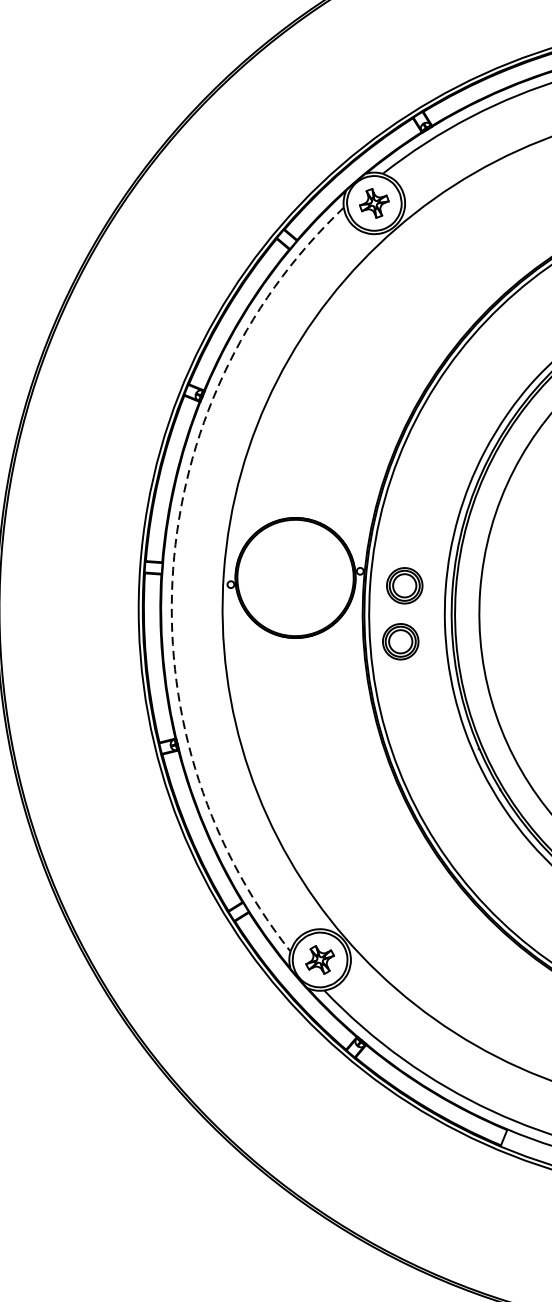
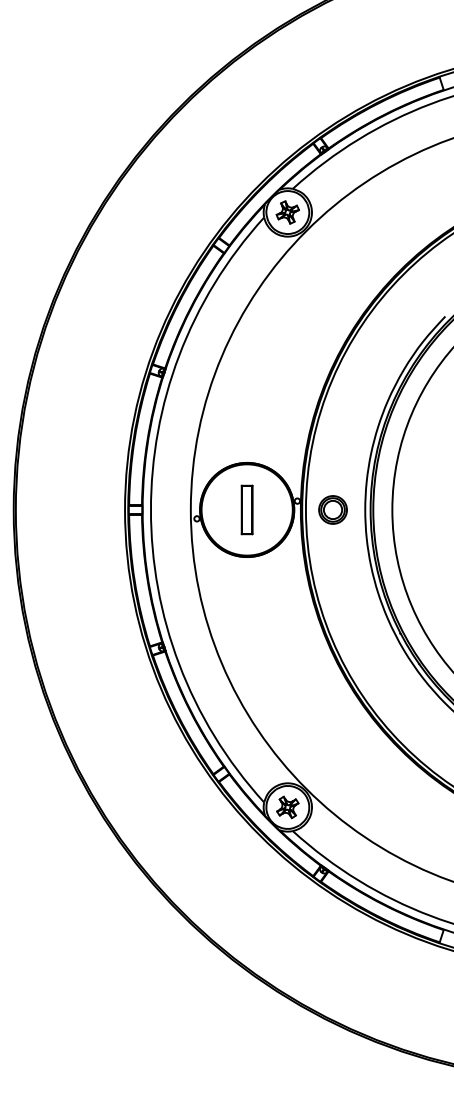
arc: (172, 568) -> (150, 509), dashed -> solid
part: (294, 577) -> (246, 509), added
part: (400, 641) -> (332, 553), removed

